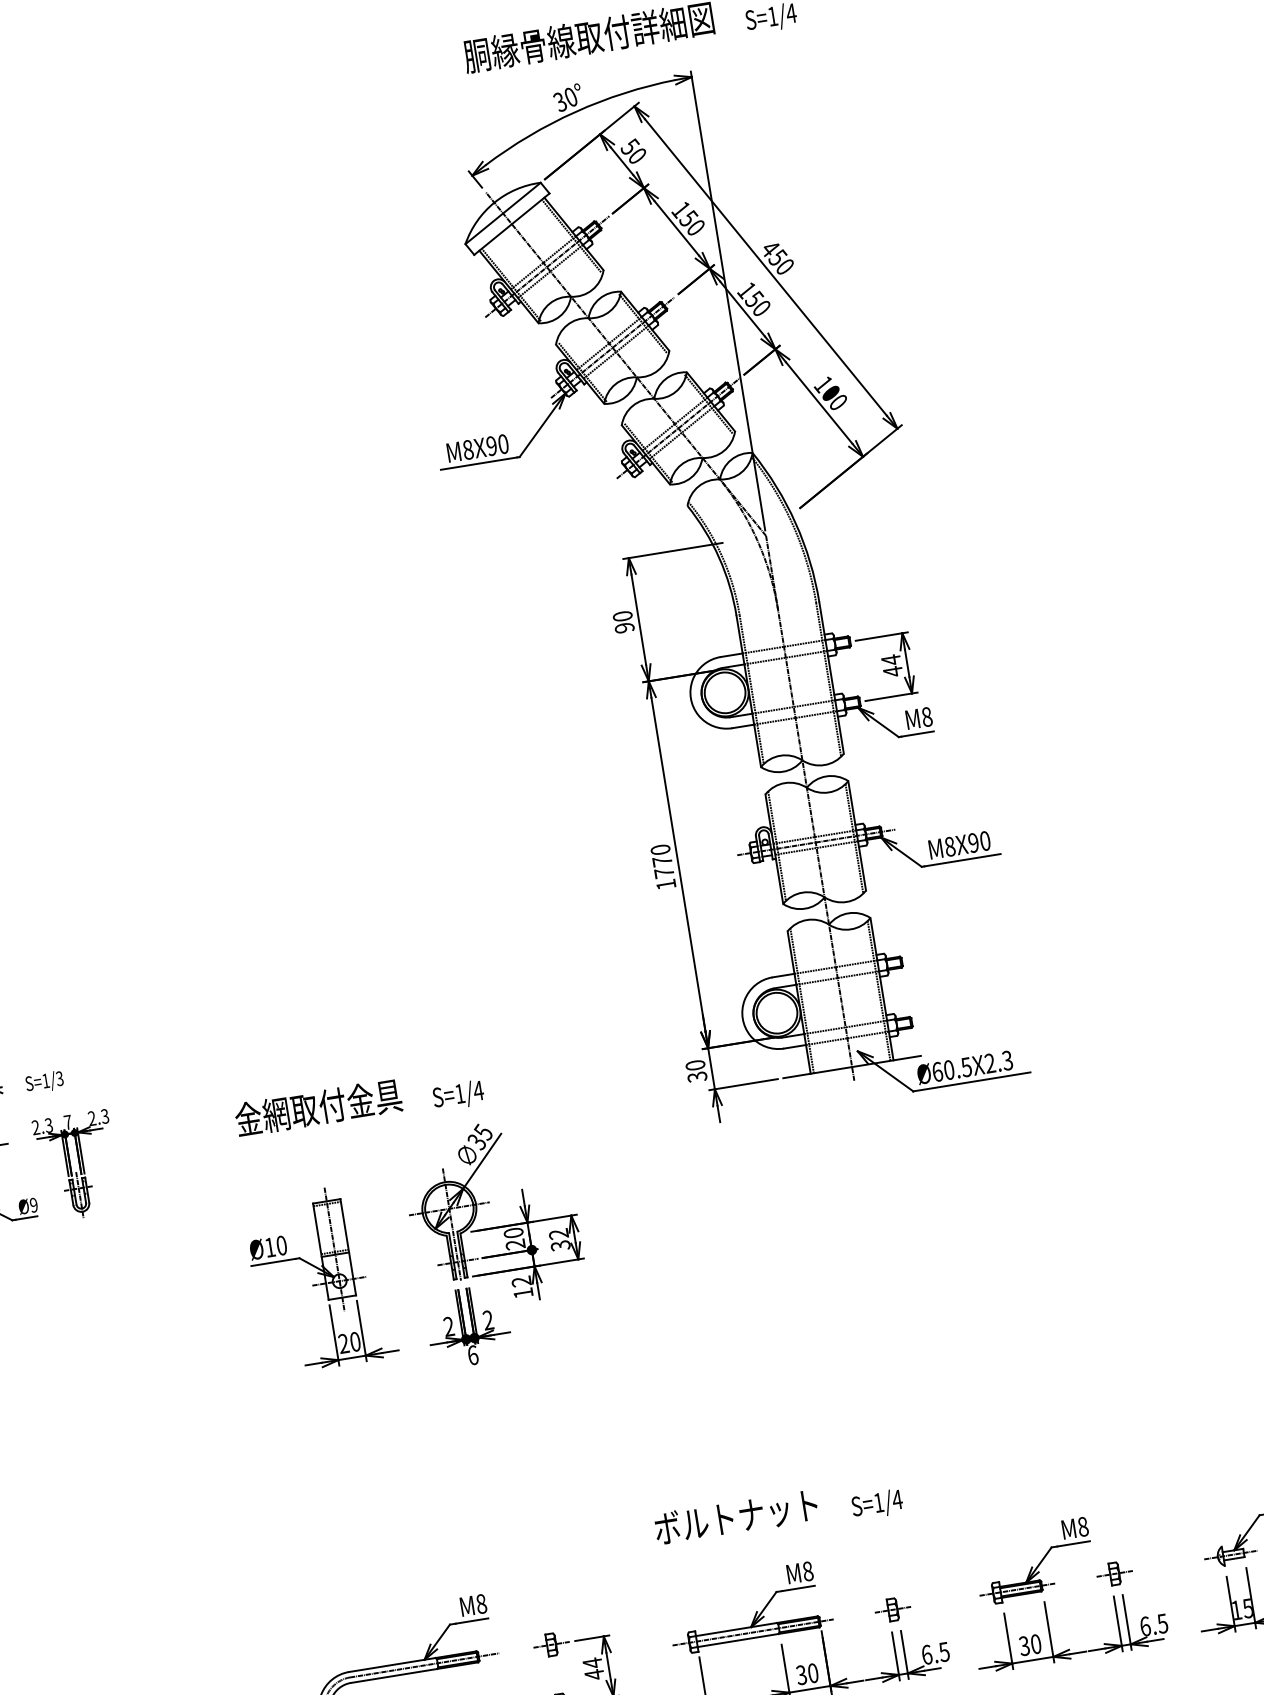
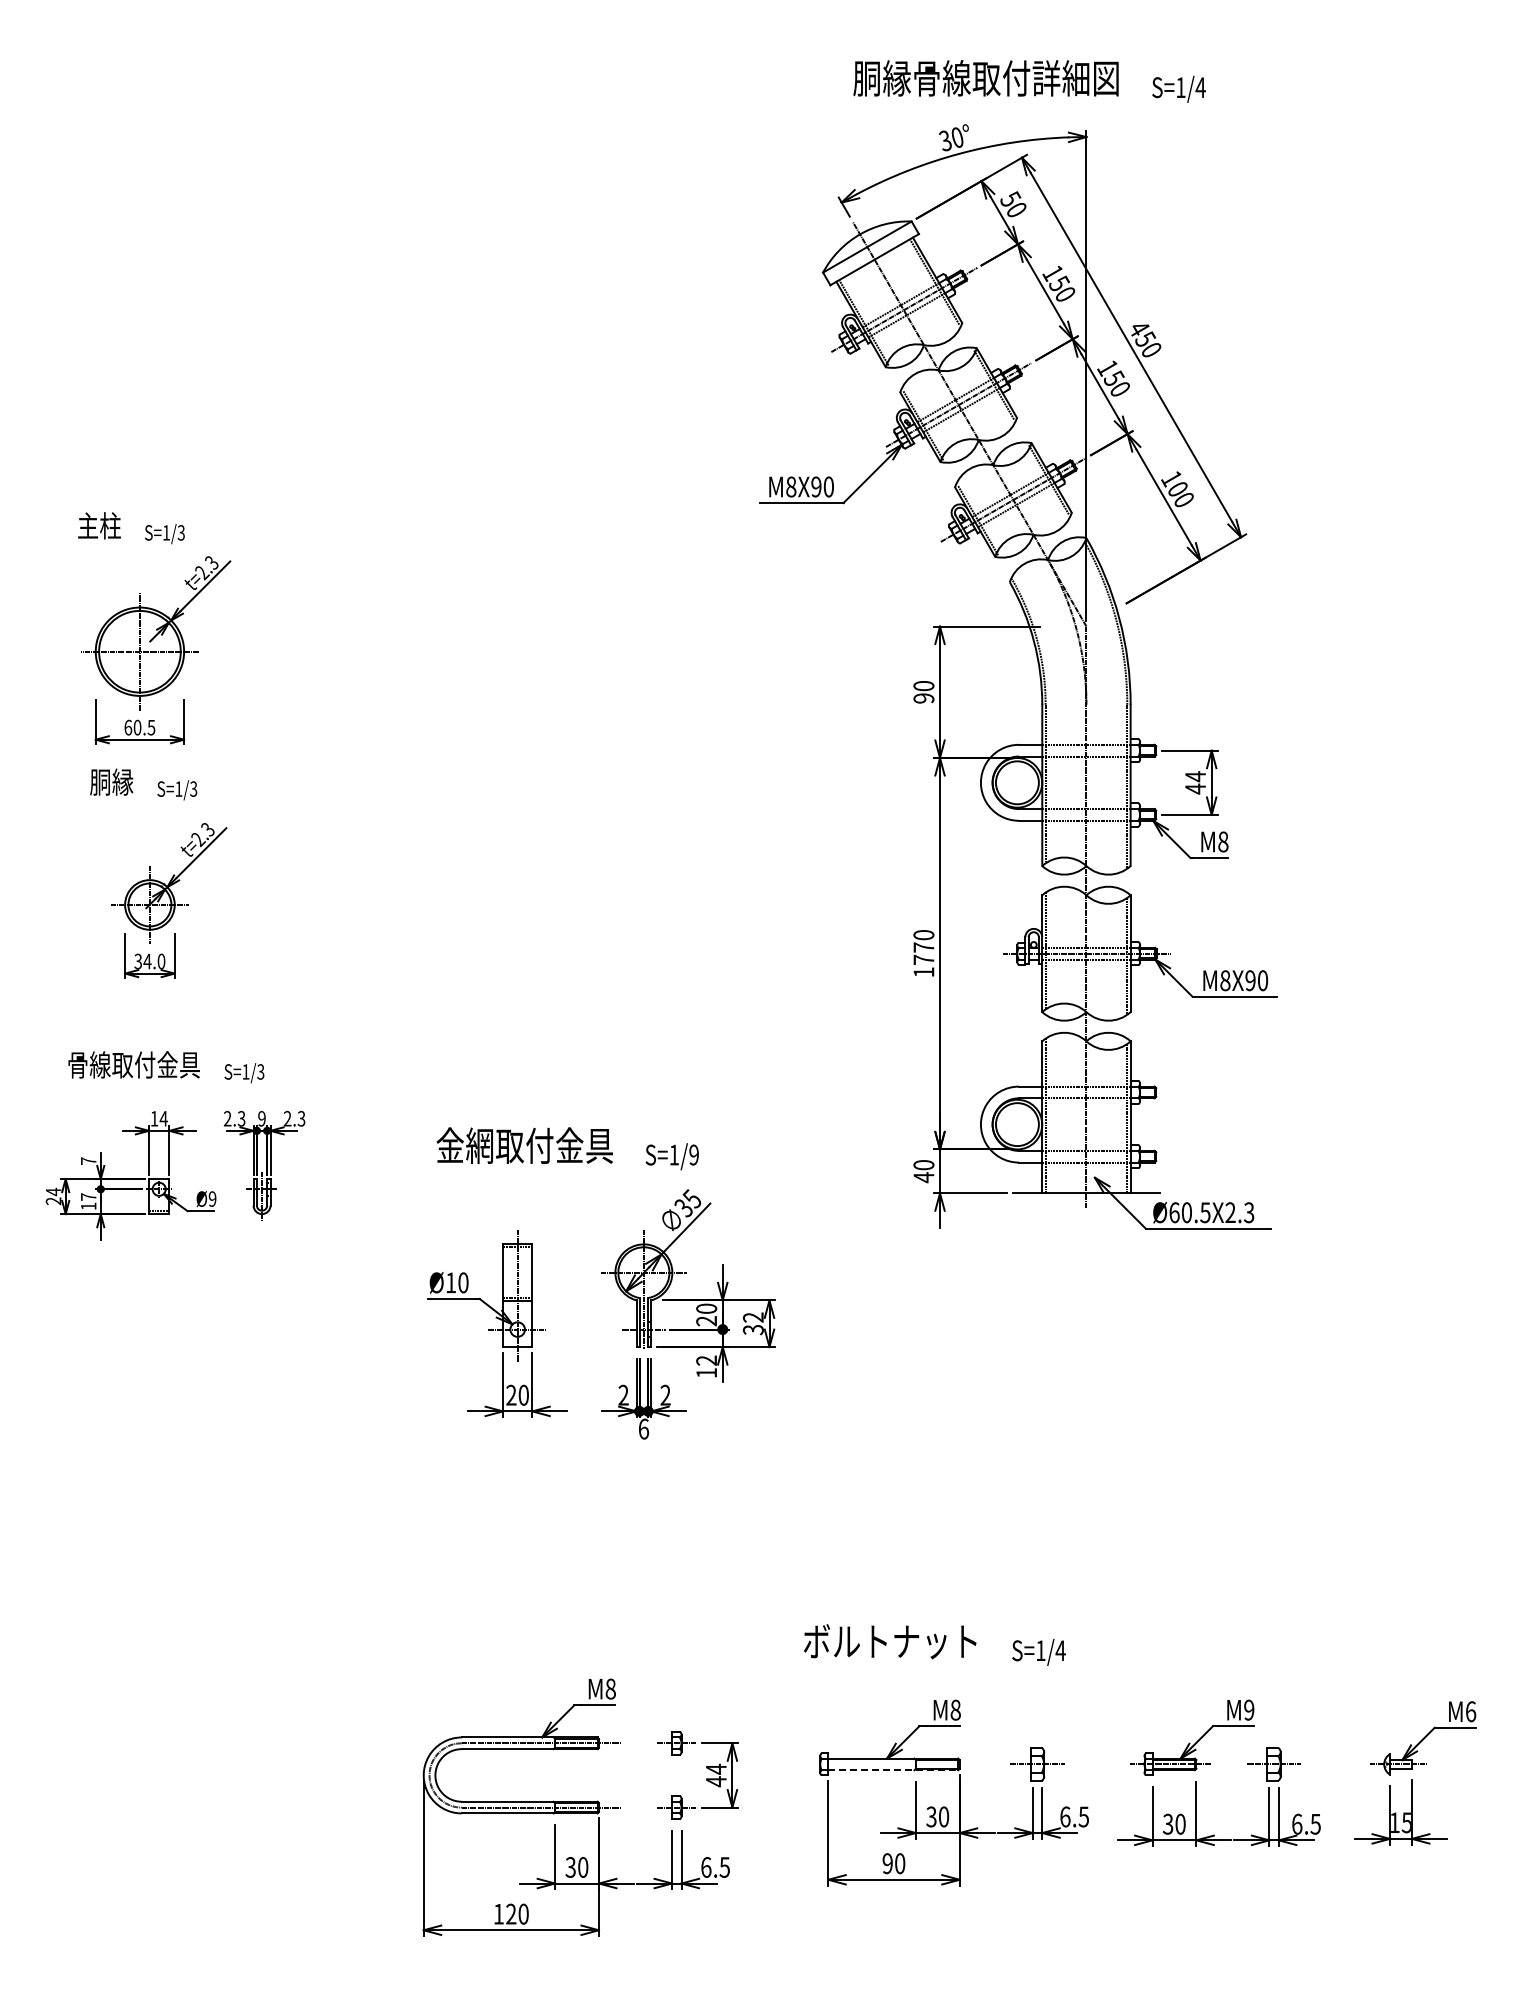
text: (696, 1077) -> (923, 1177), 30 -> 40
text: (477, 1090) -> (693, 1154), S=1/4 -> S=1/9
text: (67, 1122) -> (261, 1118), 7 -> 9
text: (1083, 1526) -> (1249, 1709), M8 -> M9
part: (1115, 1573) -> (1274, 1764), size x1.4
part: (892, 1609) -> (1037, 1764), size x1.4
line: (753, 1632) -> (888, 1764), removed
line: (758, 1637) -> (893, 1770), solid -> dashed

